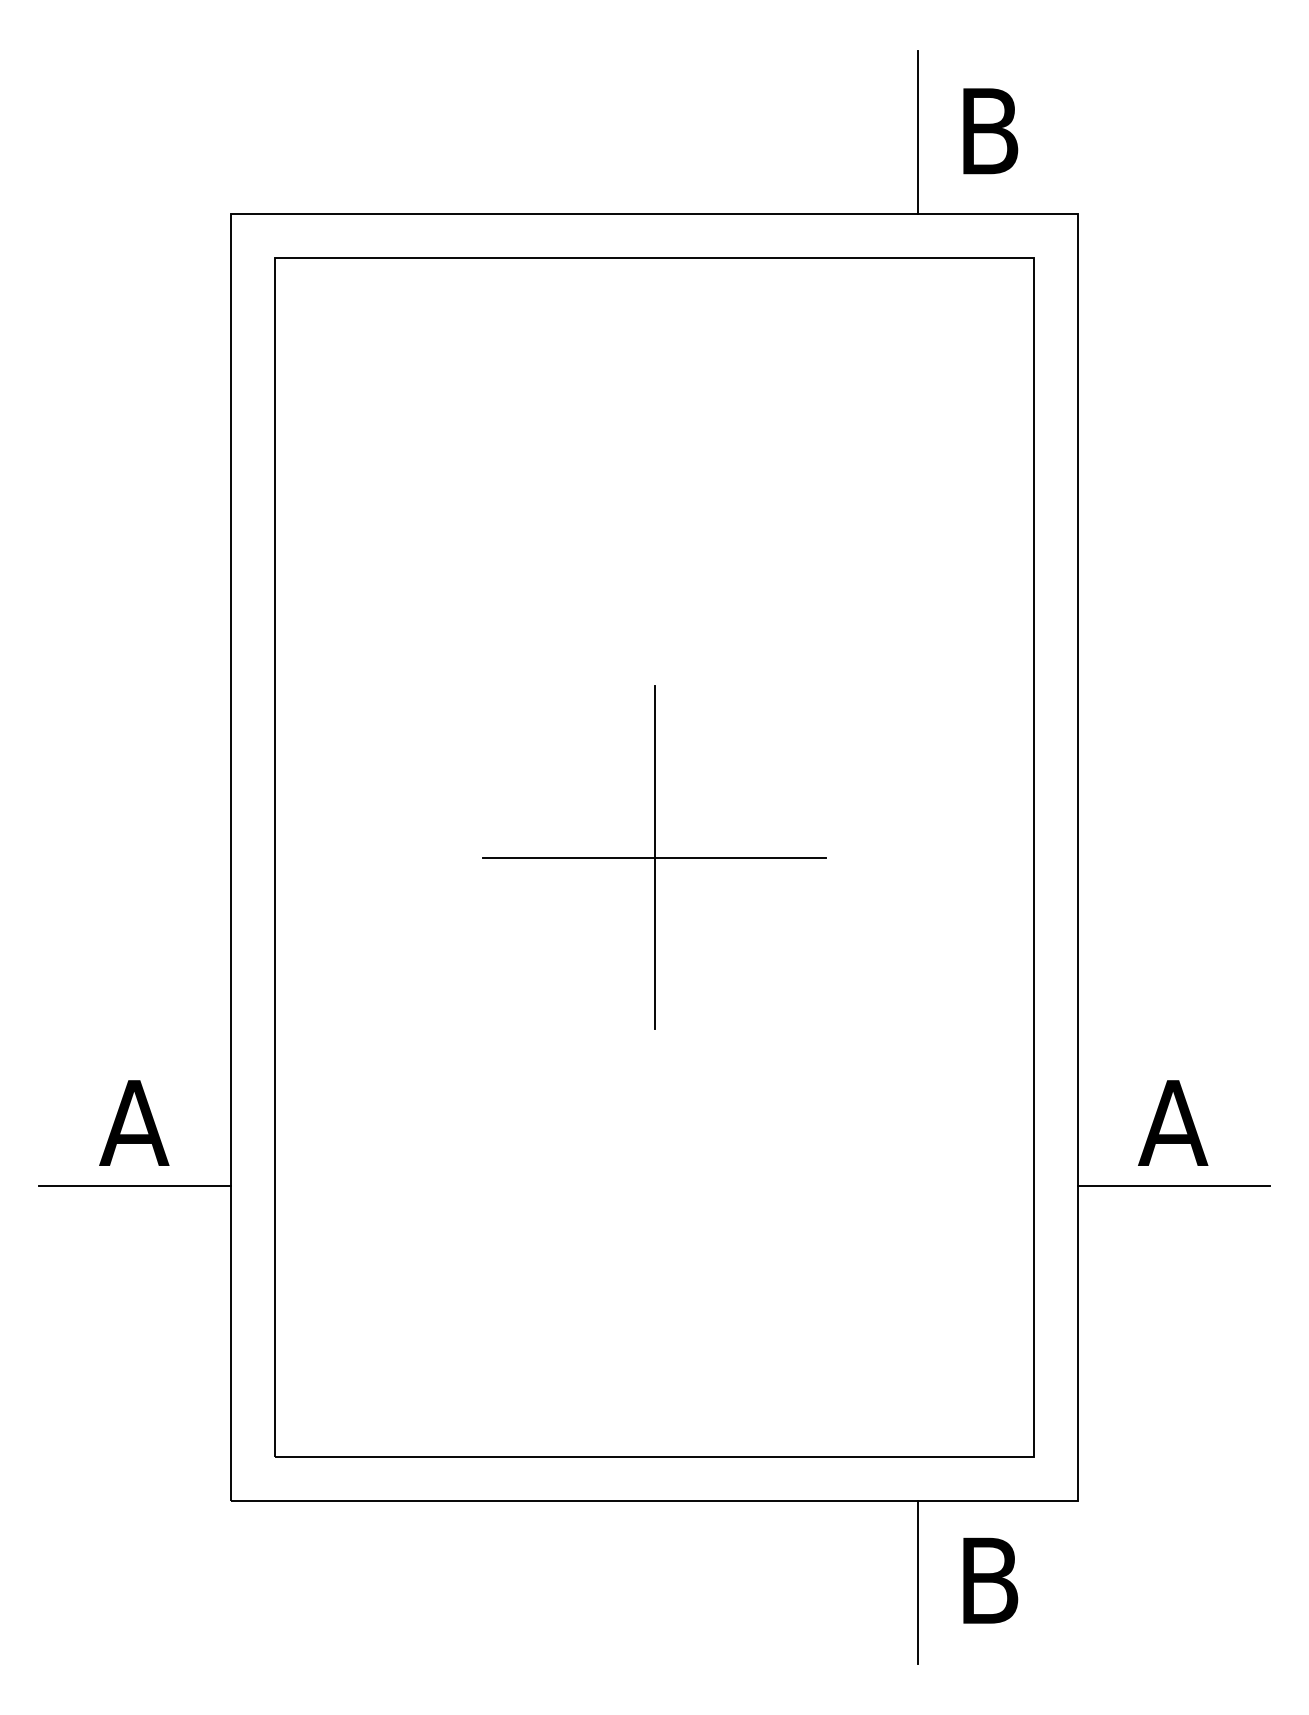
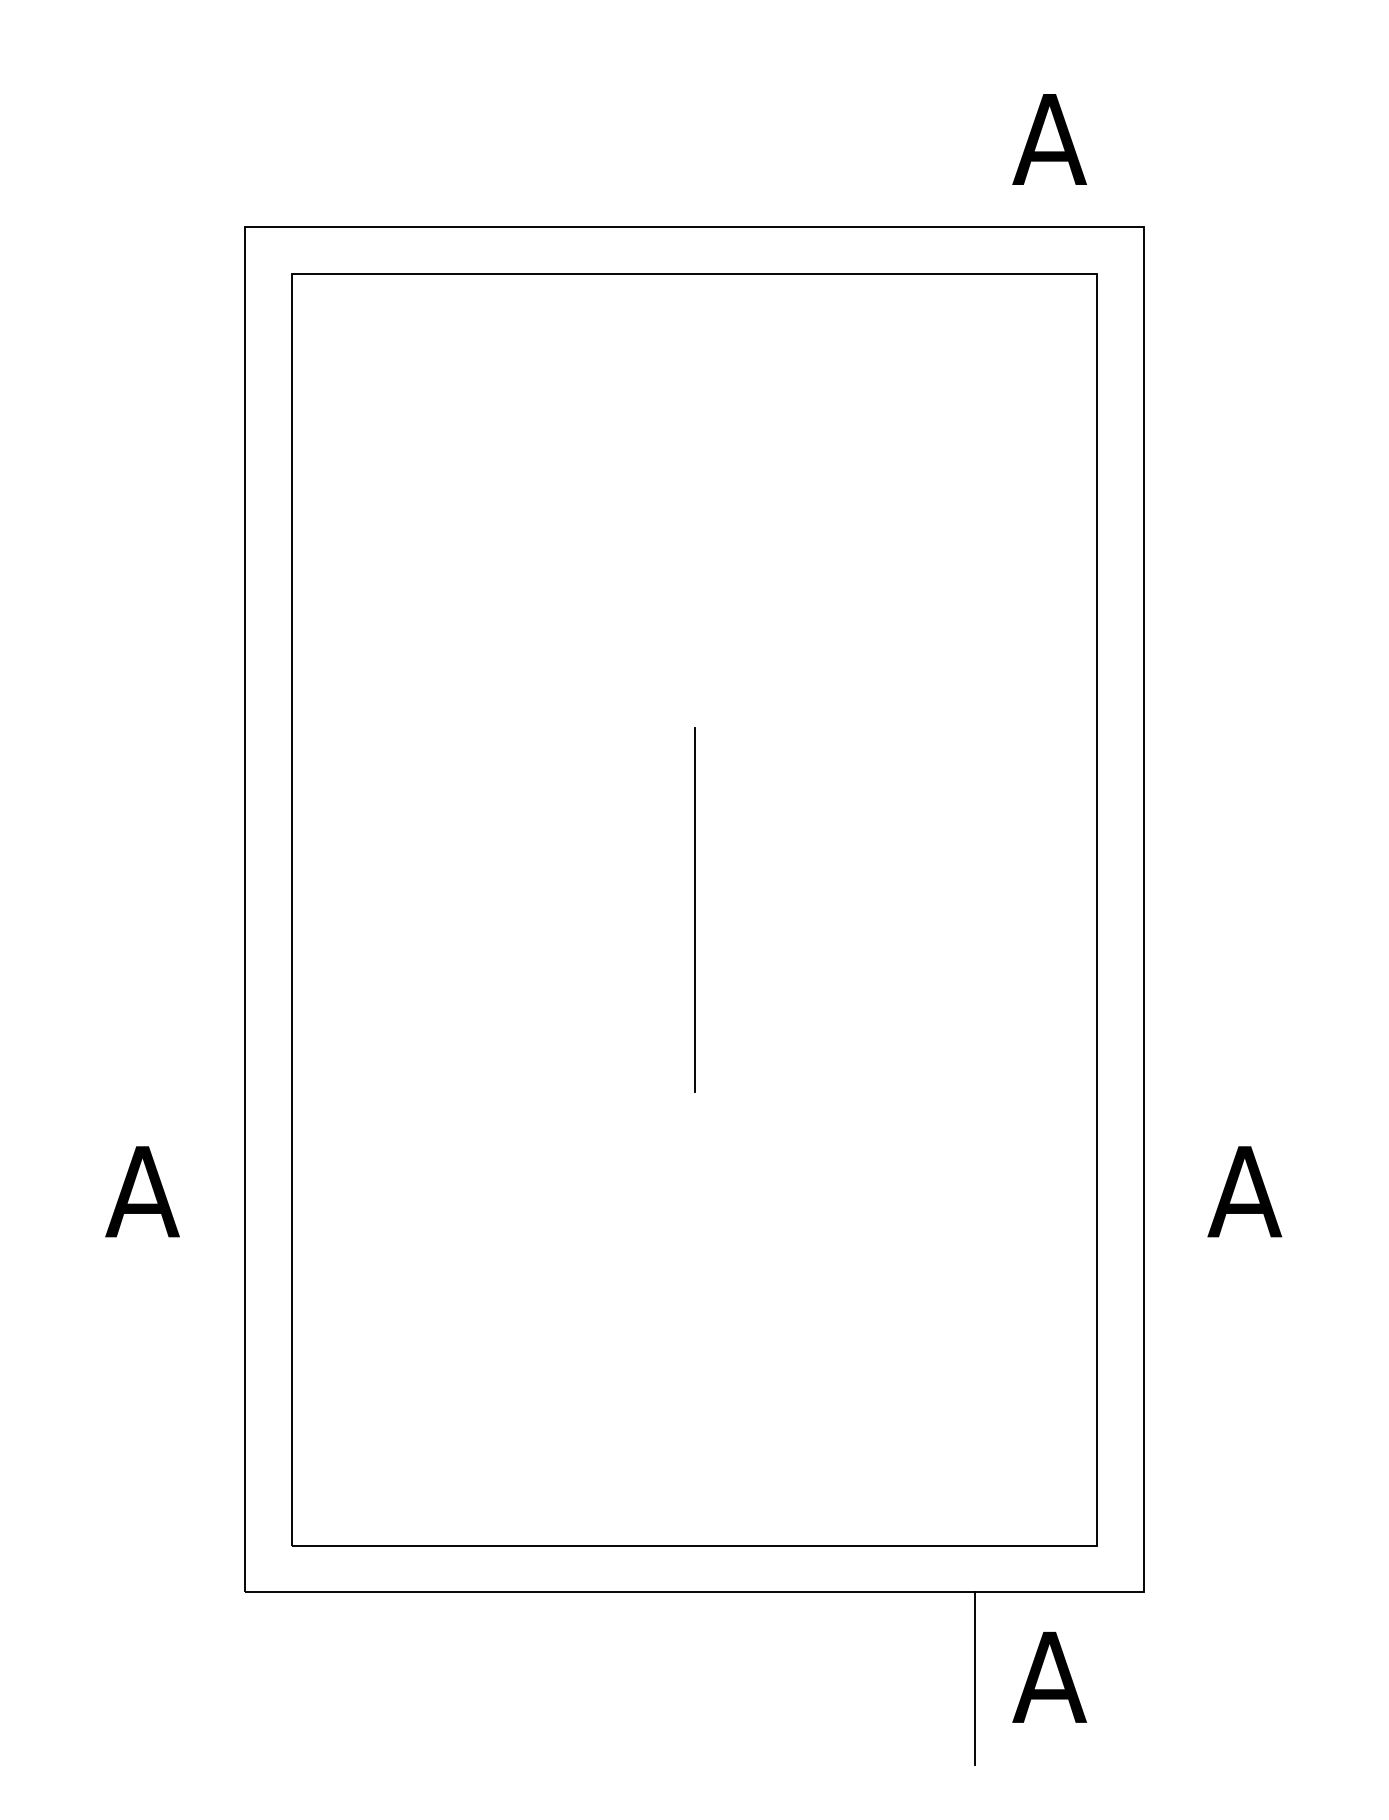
text: (989, 131) -> (1049, 139), B -> A
line: (918, 132) -> (974, 140), removed
line: (654, 857) -> (694, 910), removed
line: (135, 1186) -> (143, 1259), removed
line: (1173, 1186) -> (1245, 1259), removed
text: (989, 1579) -> (1049, 1676), B -> A

